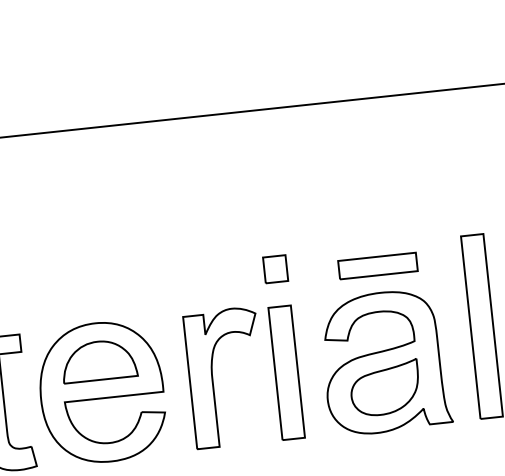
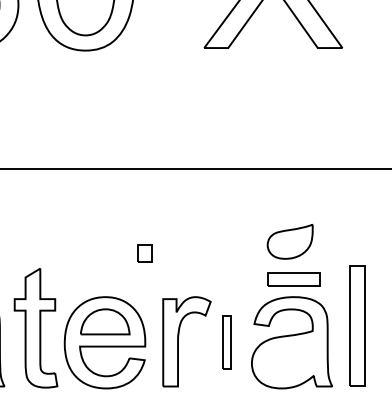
part: (274, 269) -> (144, 253), moved
part: (285, 372) -> (226, 342), size x0.6
part: (384, 387) -> (289, 241), moved

